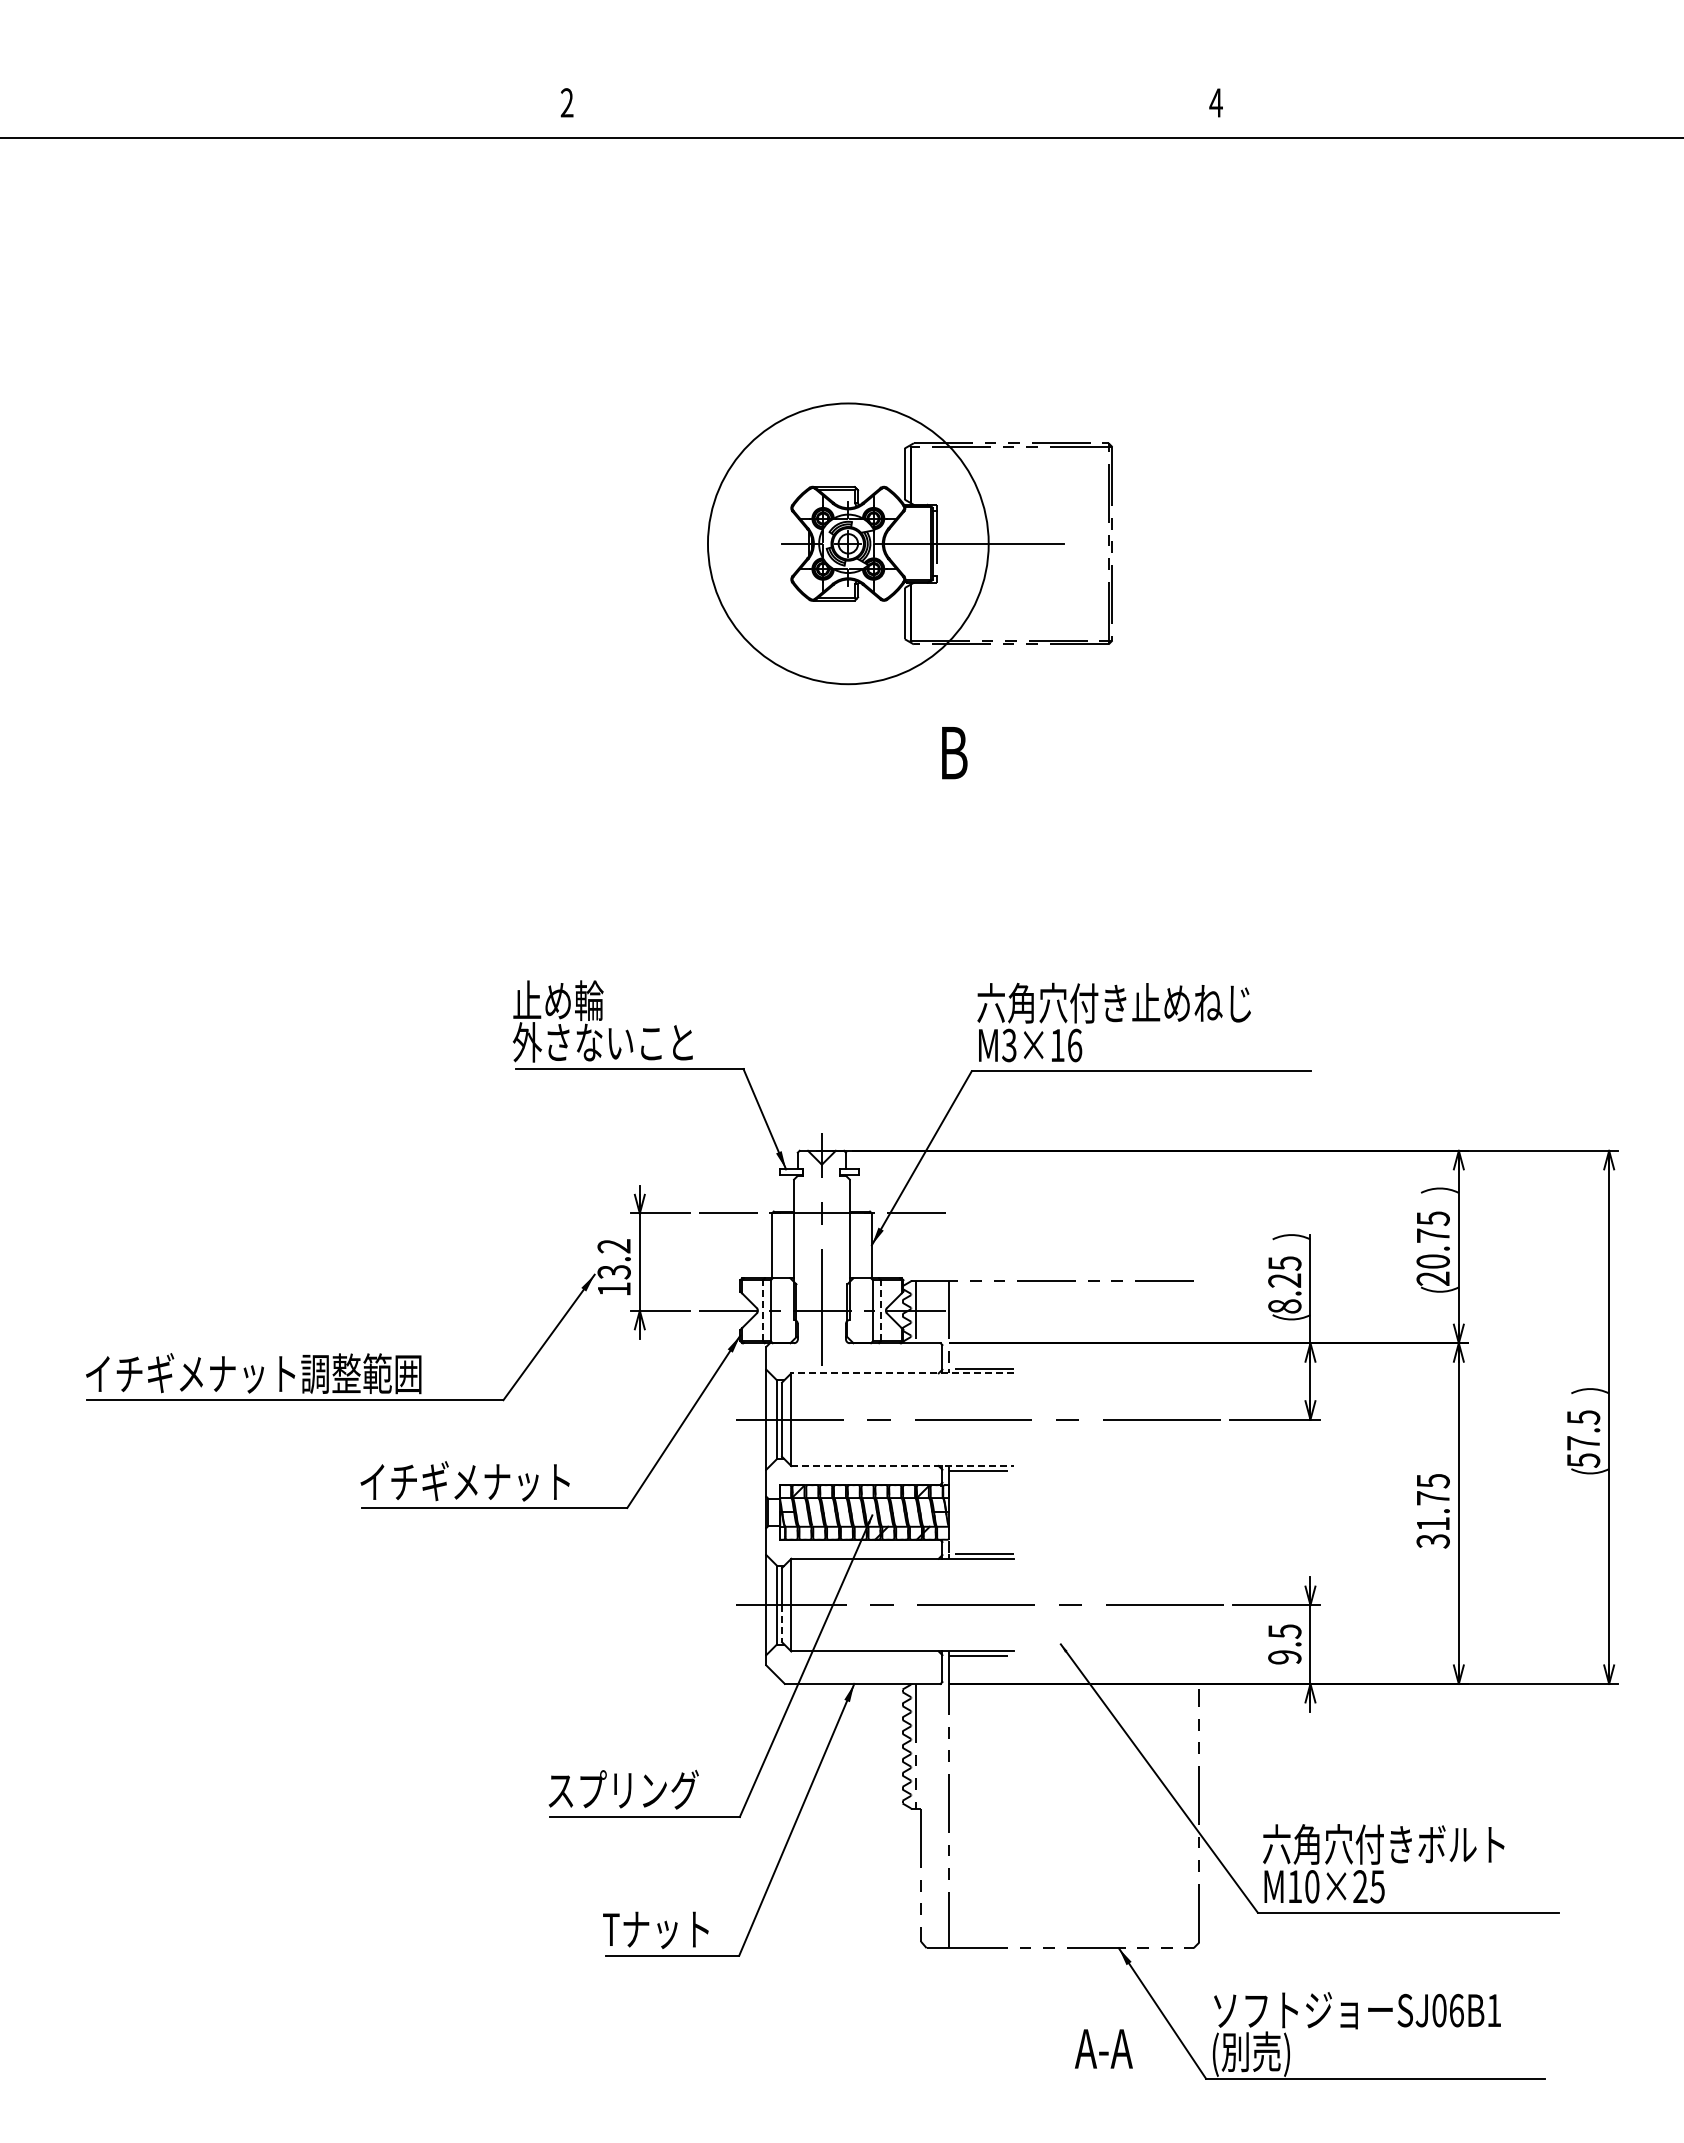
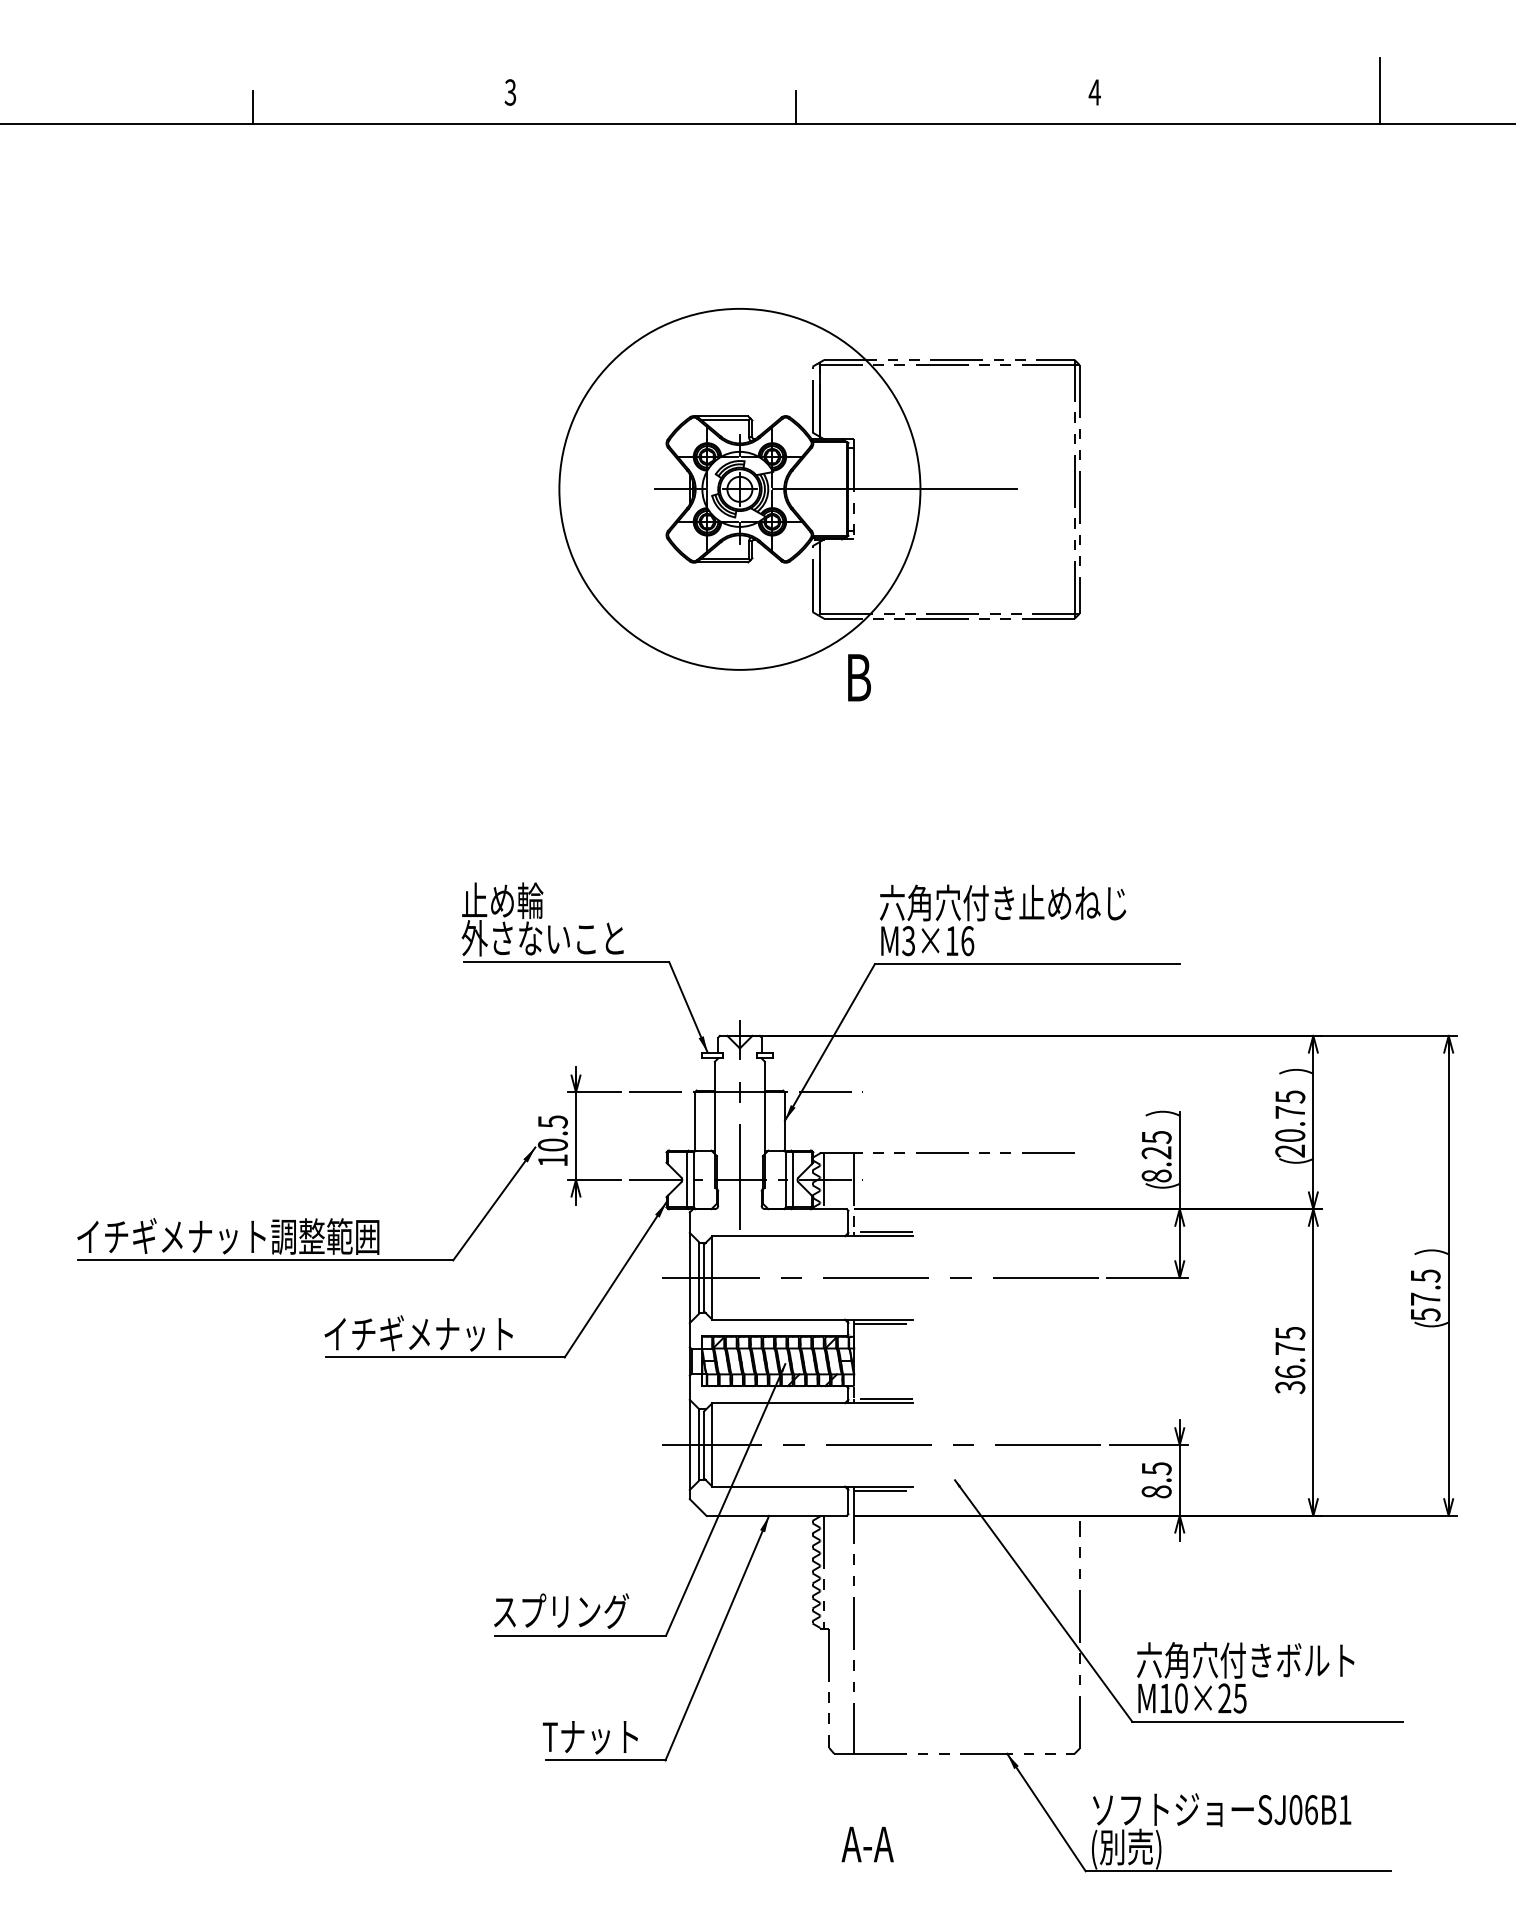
line: (1533, 101) -> (1380, 91), added
text: (566, 102) -> (509, 92), 2 -> 3
line: (281, 119) -> (253, 107), added
line: (884, 119) -> (796, 107), added
part: (909, 543) -> (818, 489), size x1.43
text: (613, 1259) -> (552, 1133), 13.2 -> 10.5
line: (763, 1310) -> (687, 1179), dashed -> solid
line: (880, 1310) -> (792, 1179), dashed -> solid
line: (902, 1373) -> (812, 1236), dashed -> solid
line: (903, 1466) -> (813, 1320), dashed -> solid
text: (1432, 1523) -> (1289, 1371), 31.75 -> 36.75
line: (782, 1623) -> (704, 1461), dashed -> solid
text: (1284, 1657) -> (1156, 1492), 9.5 -> 8.5
text: (1103, 2048) -> (867, 1844), moved

